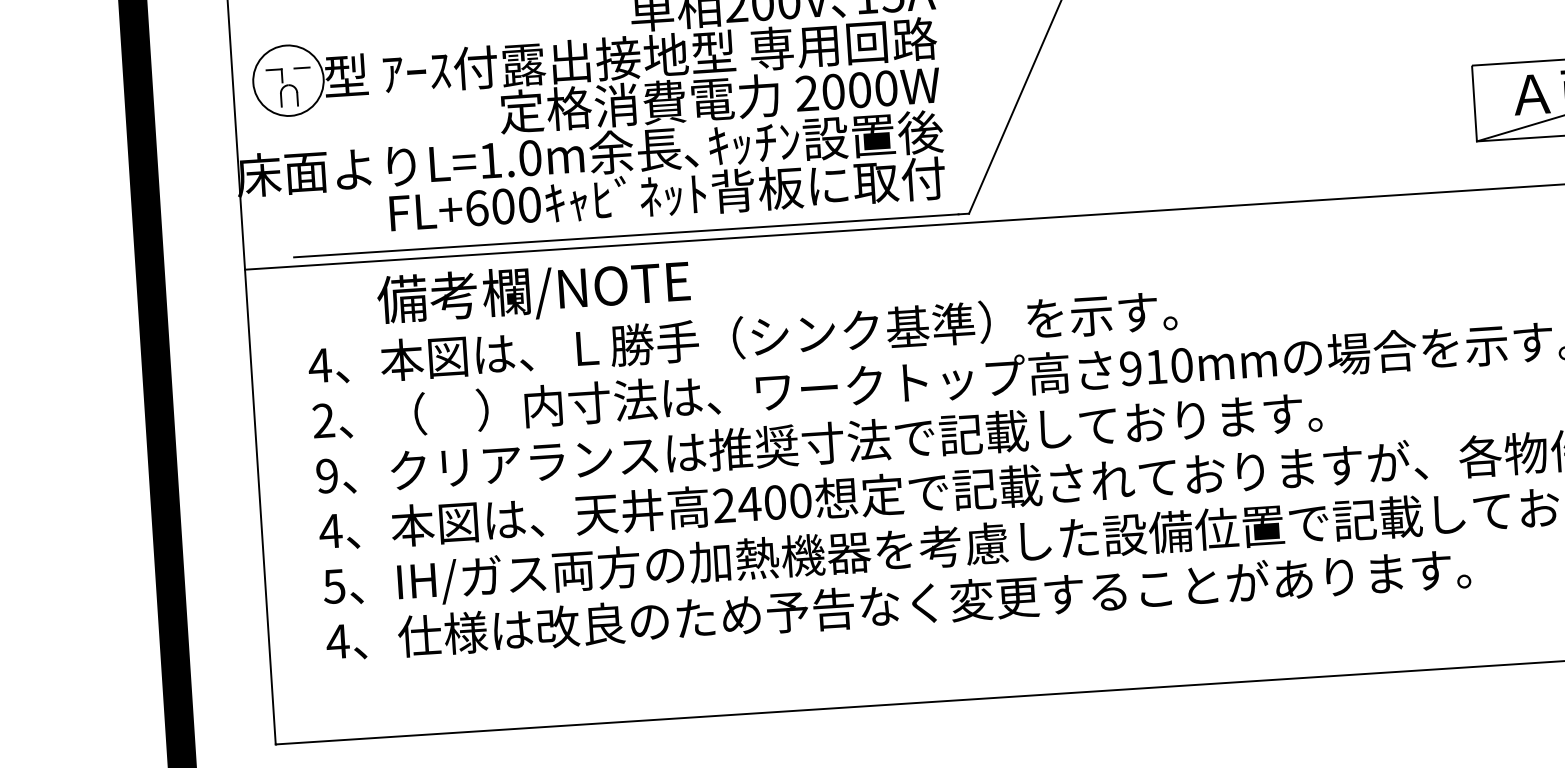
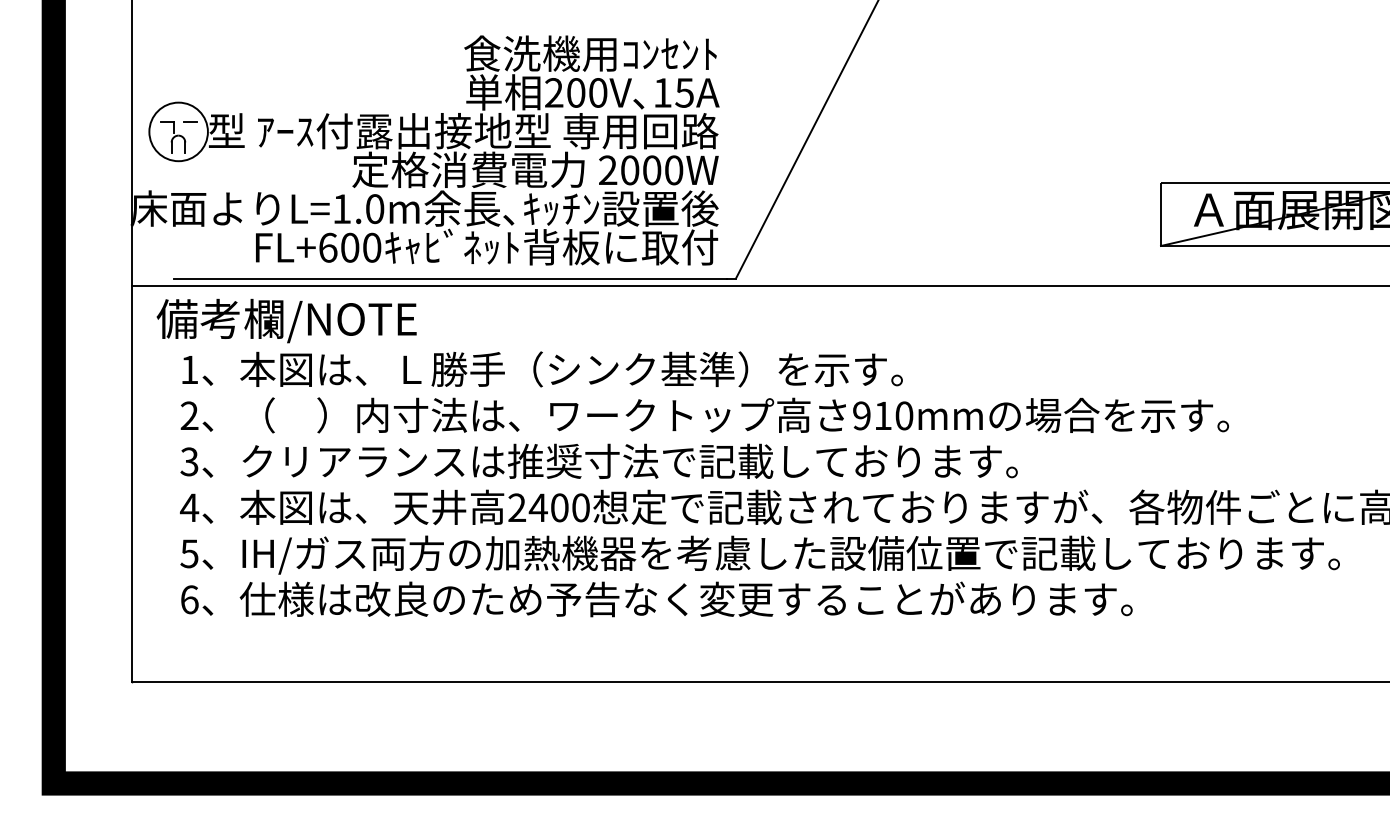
text: (533, 292) -> (286, 320), moved
text: (319, 365) -> (189, 369), 4 -> 1
text: (327, 475) -> (189, 461), 9 -> 3
text: (337, 641) -> (189, 599), 4 -> 6

